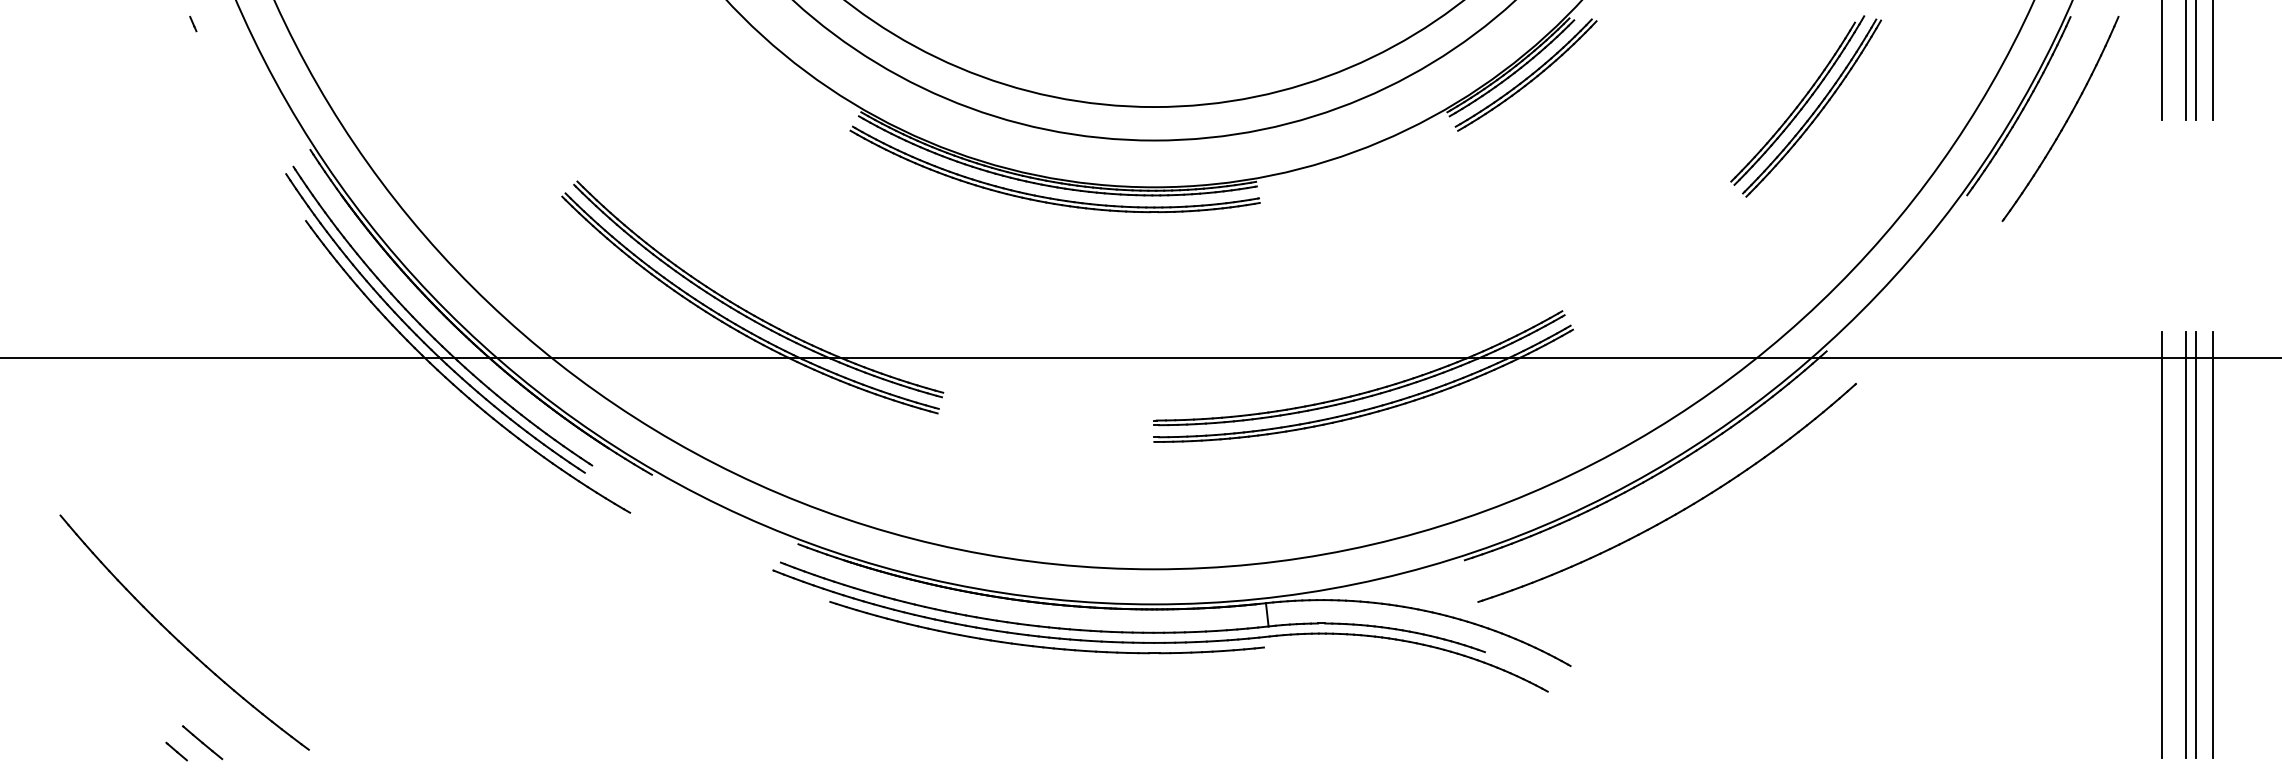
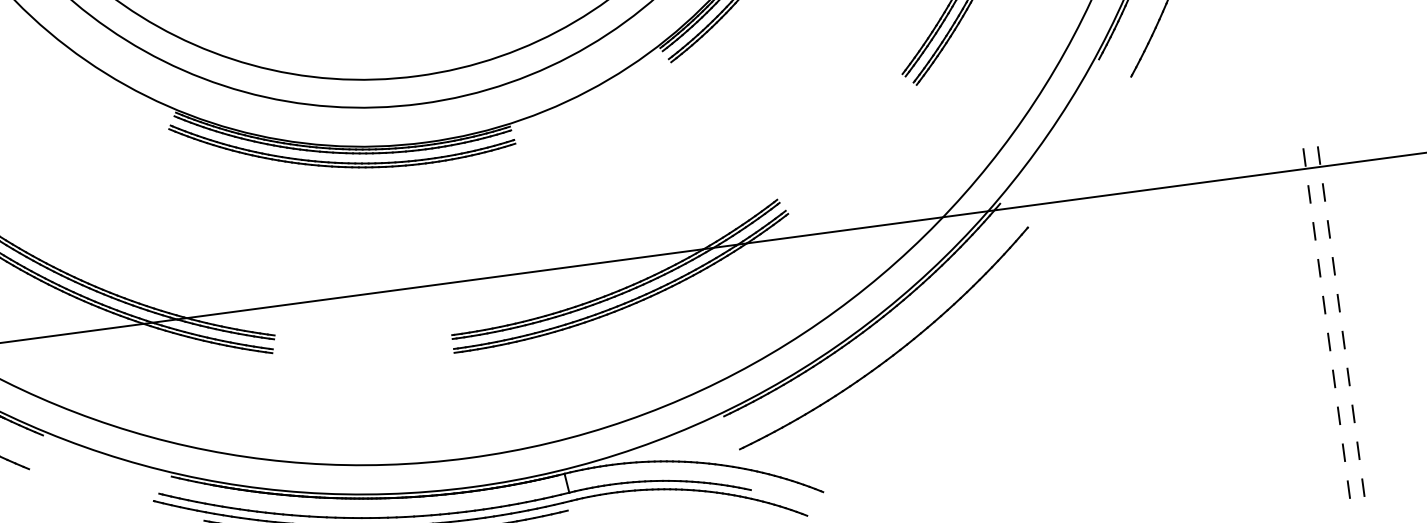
line: (2162, 544) -> (1298, 326), removed
line: (2185, 544) -> (1317, 323), removed
line: (2195, 544) -> (1326, 322), solid -> dashed
line: (2213, 544) -> (1341, 320), solid -> dashed

